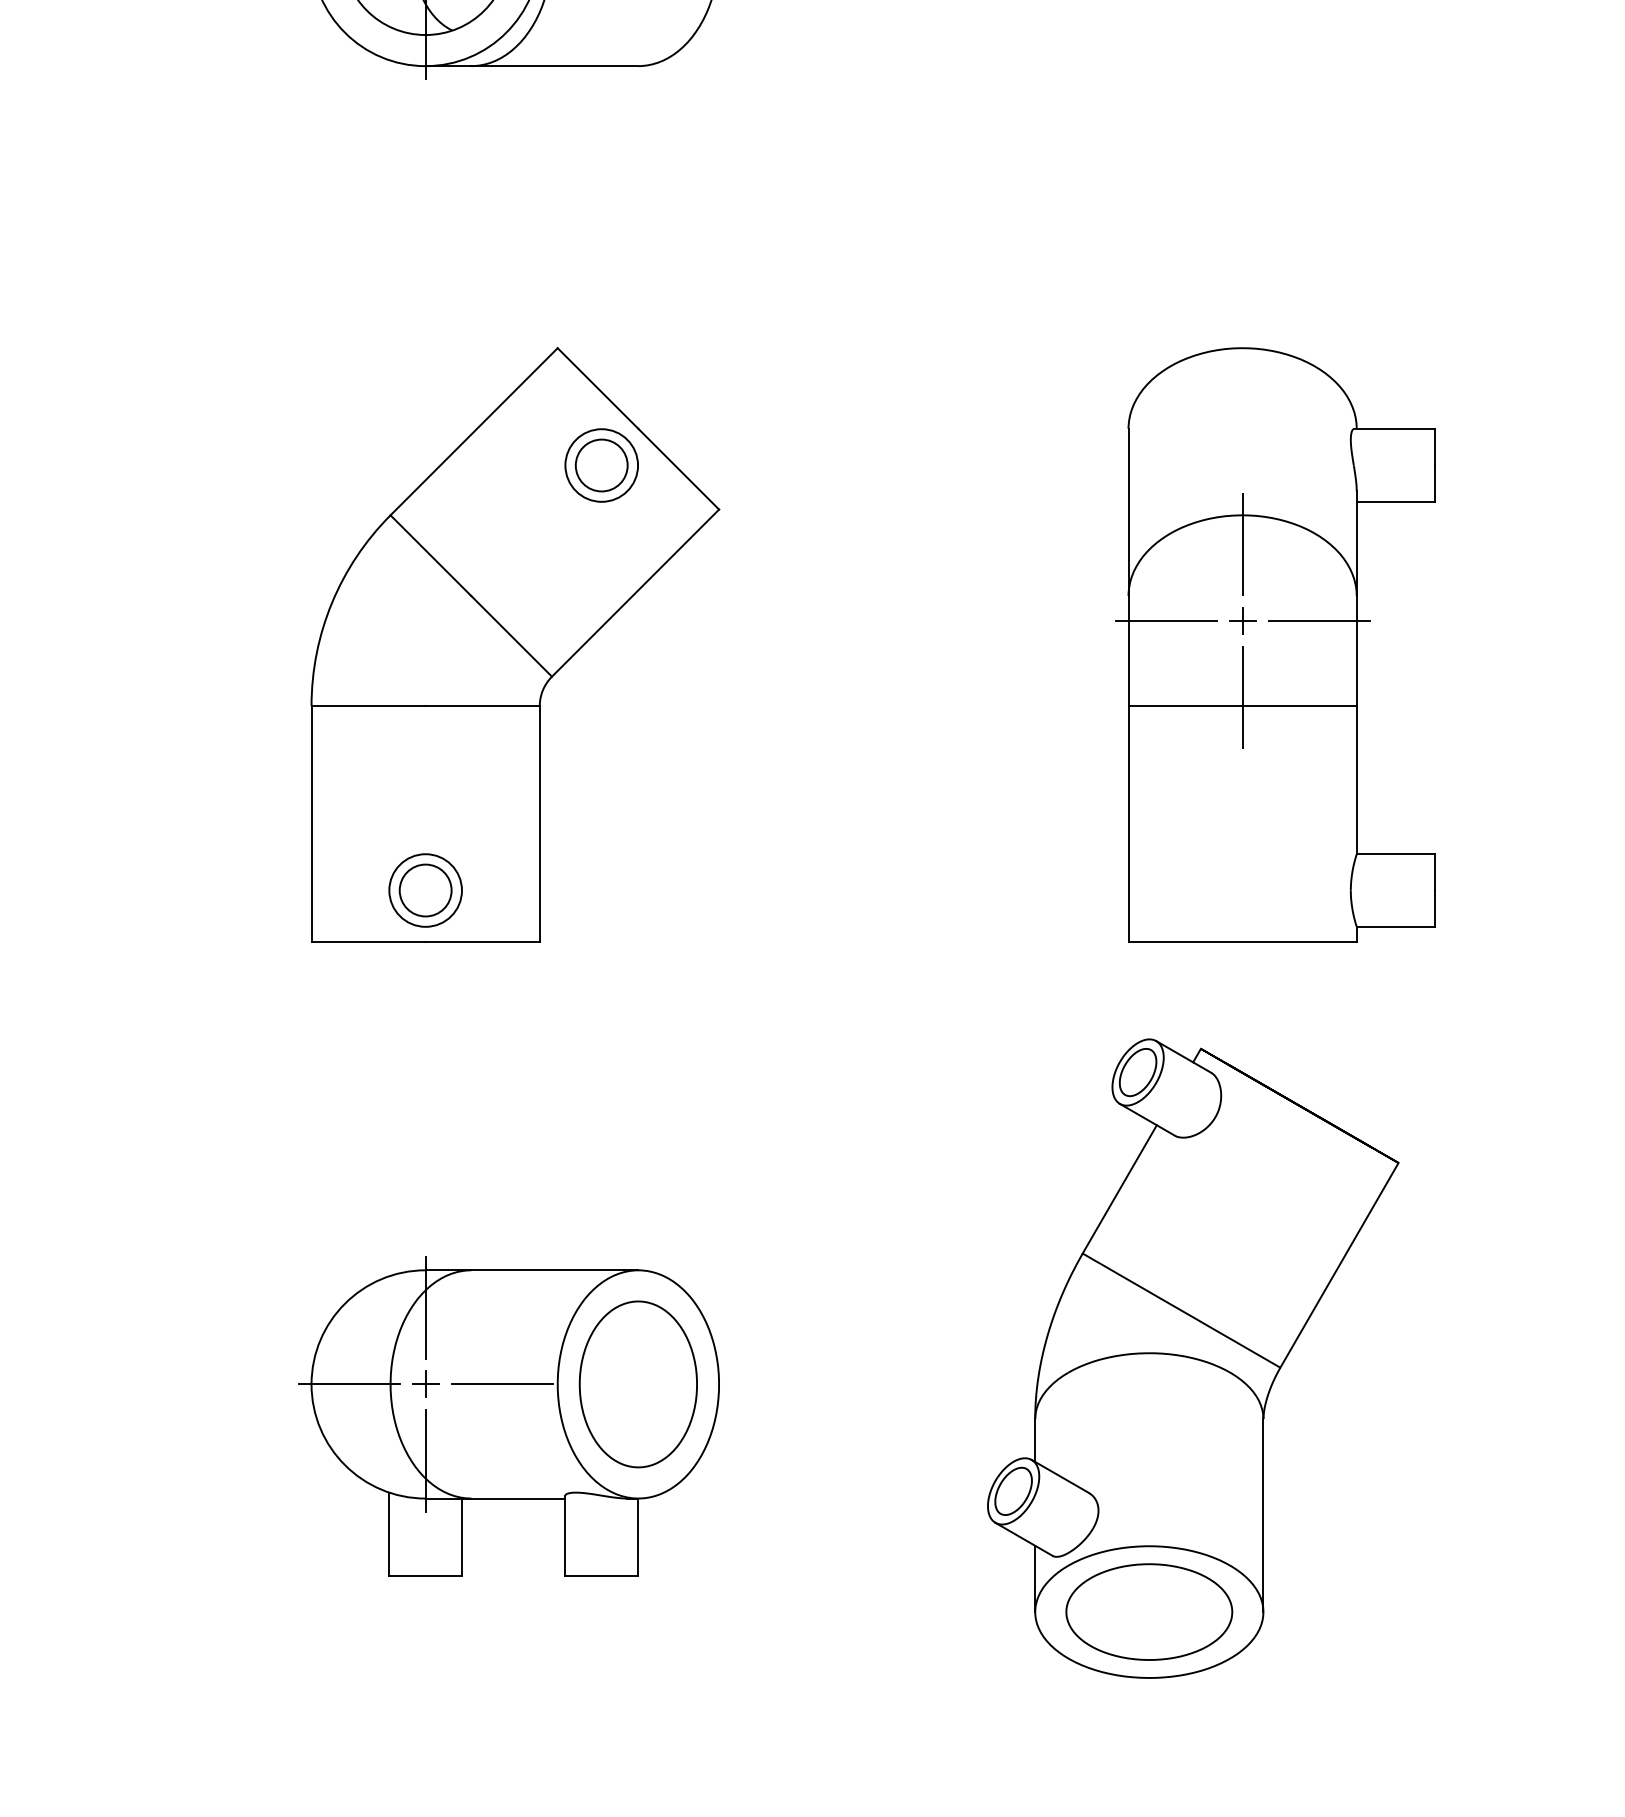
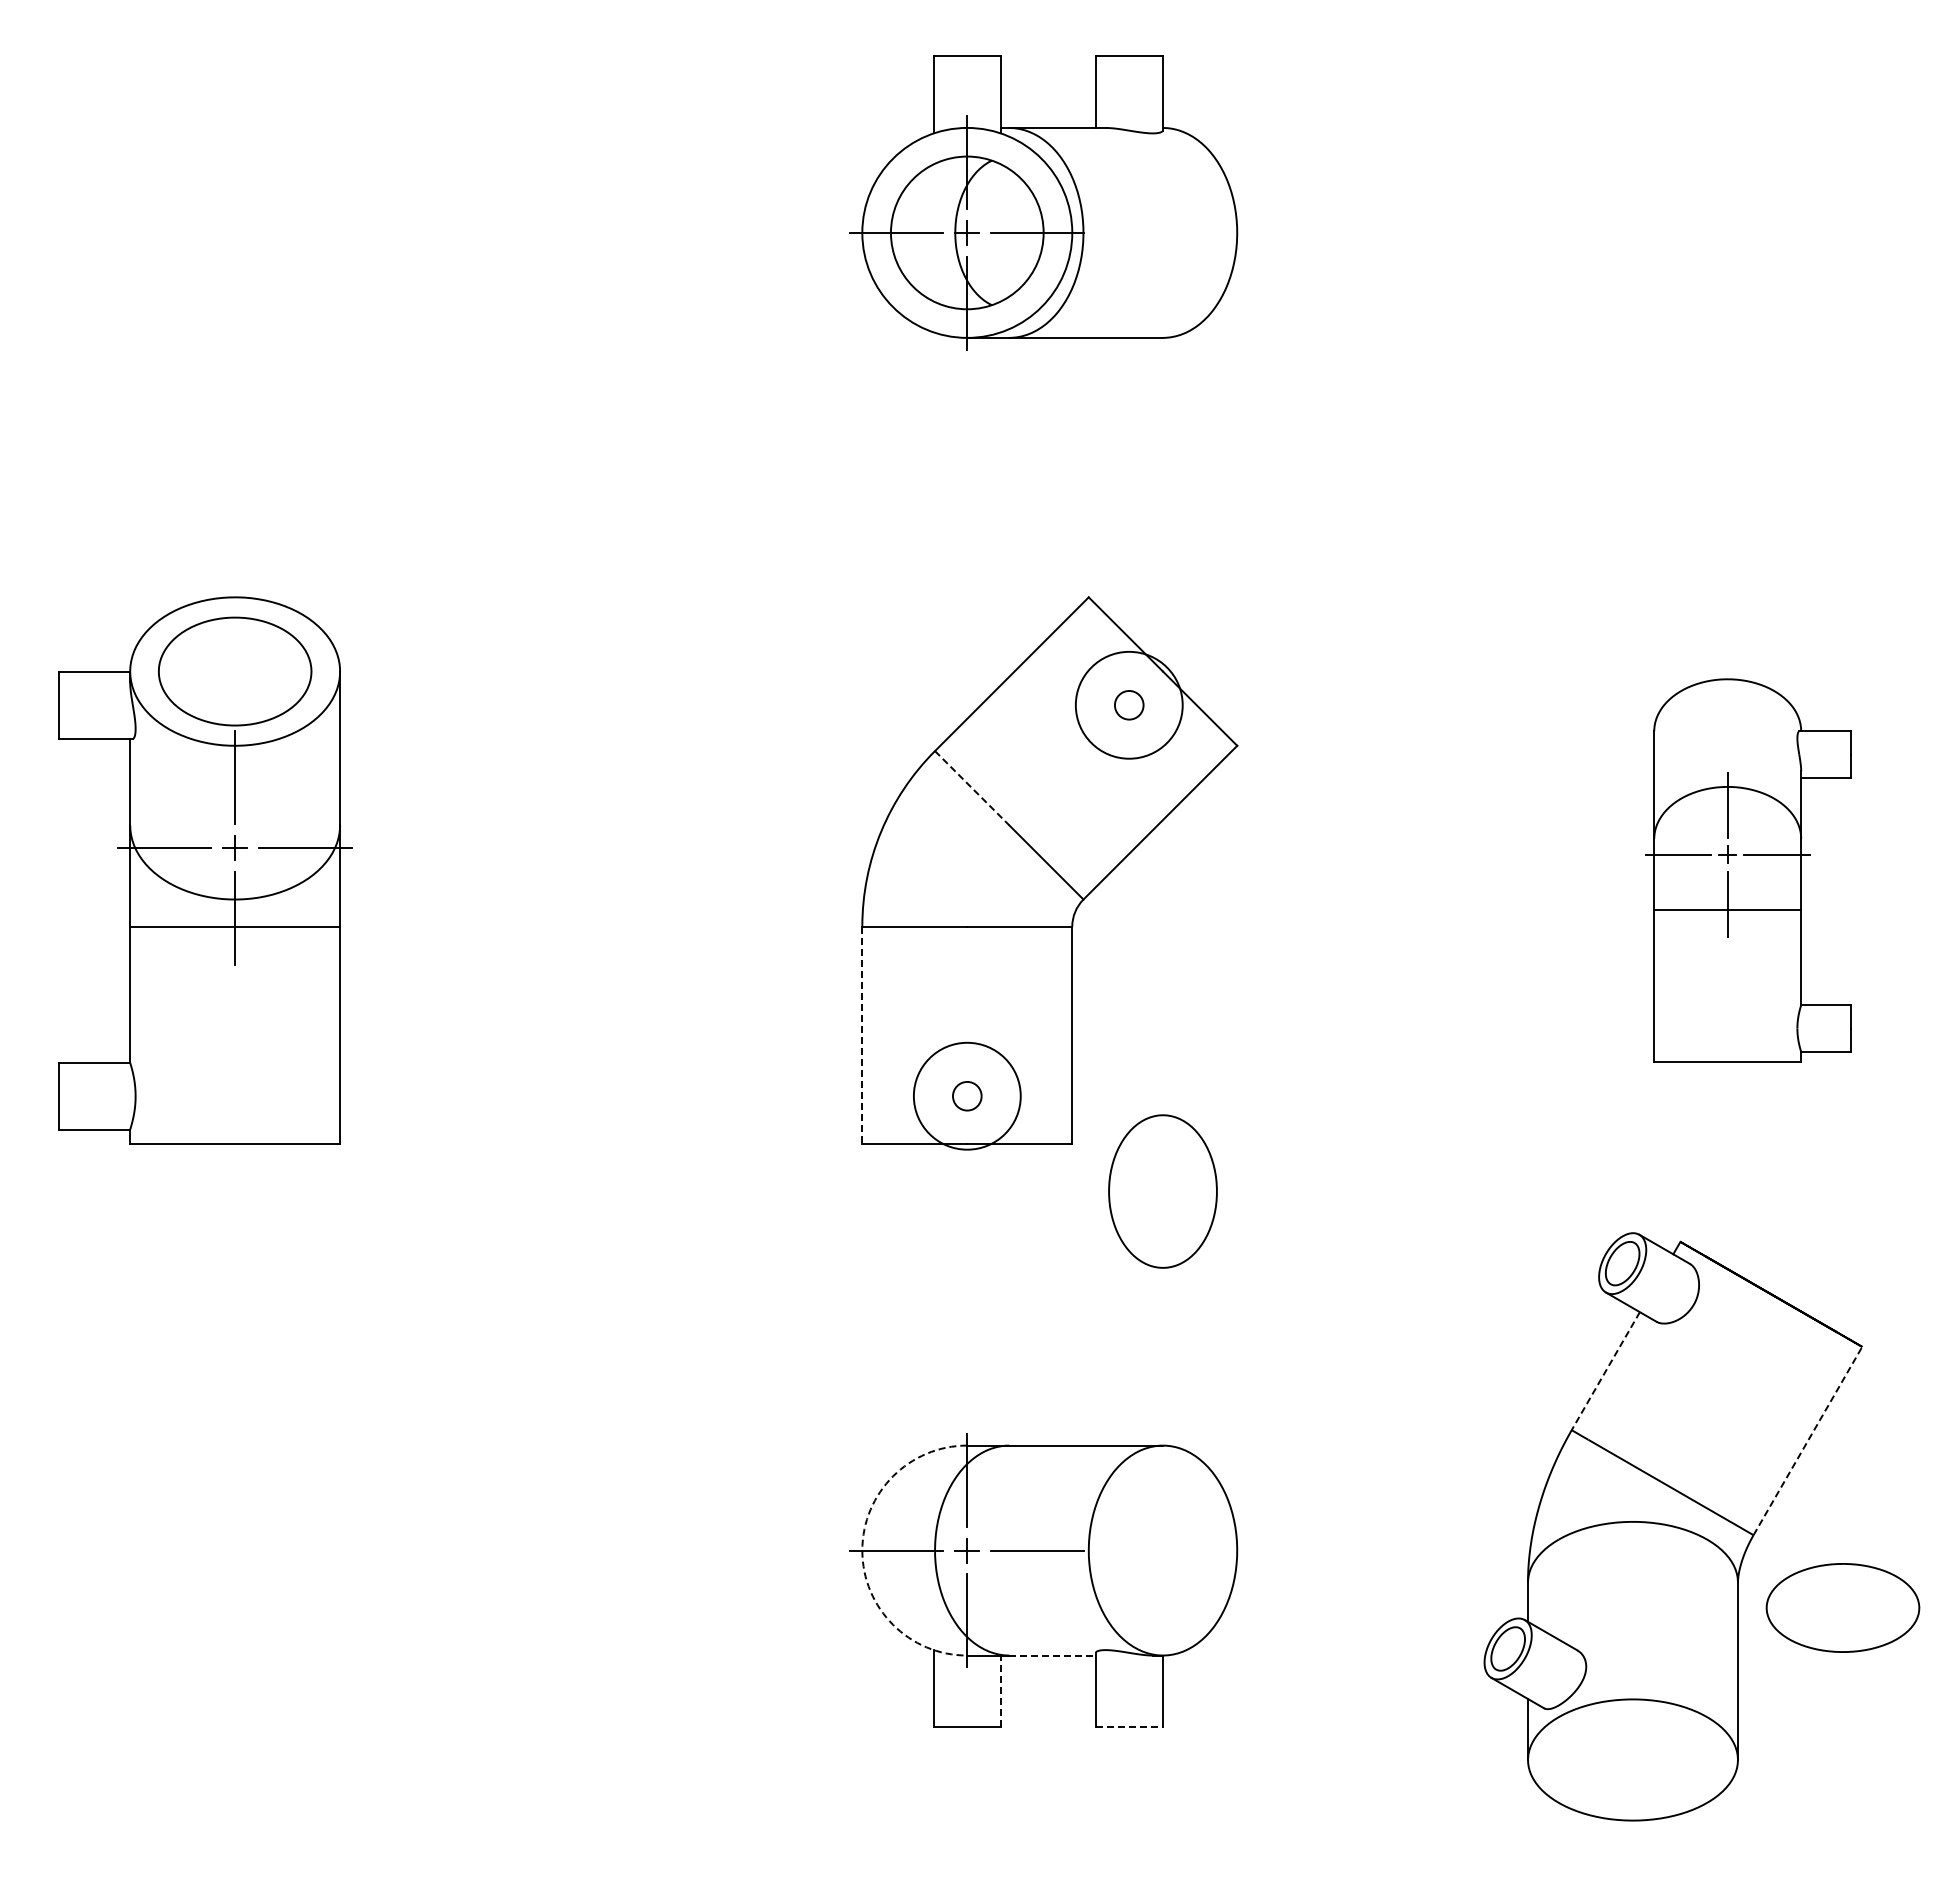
circle: (600, 464) -> (1128, 704), size x1.6
circle: (601, 465) -> (1129, 705), size x0.6
line: (431, 555) -> (972, 788), solid -> dashed
part: (1274, 645) -> (1748, 870), size x0.7
line: (311, 824) -> (862, 1035), solid -> dashed
circle: (424, 889) -> (966, 1095), size x1.6
circle: (425, 890) -> (967, 1096), size x0.6
line: (1119, 1189) -> (1605, 1371), solid -> dashed
line: (1339, 1265) -> (1807, 1441), solid -> dashed
arc: (311, 1384) -> (862, 1550), solid -> dashed
part: (637, 1384) -> (1162, 1191), moved
line: (519, 1498) -> (1053, 1655), solid -> dashed
line: (461, 1537) -> (1000, 1691), solid -> dashed
line: (601, 1576) -> (1129, 1727), solid -> dashed
part: (1148, 1611) -> (1842, 1607), moved

